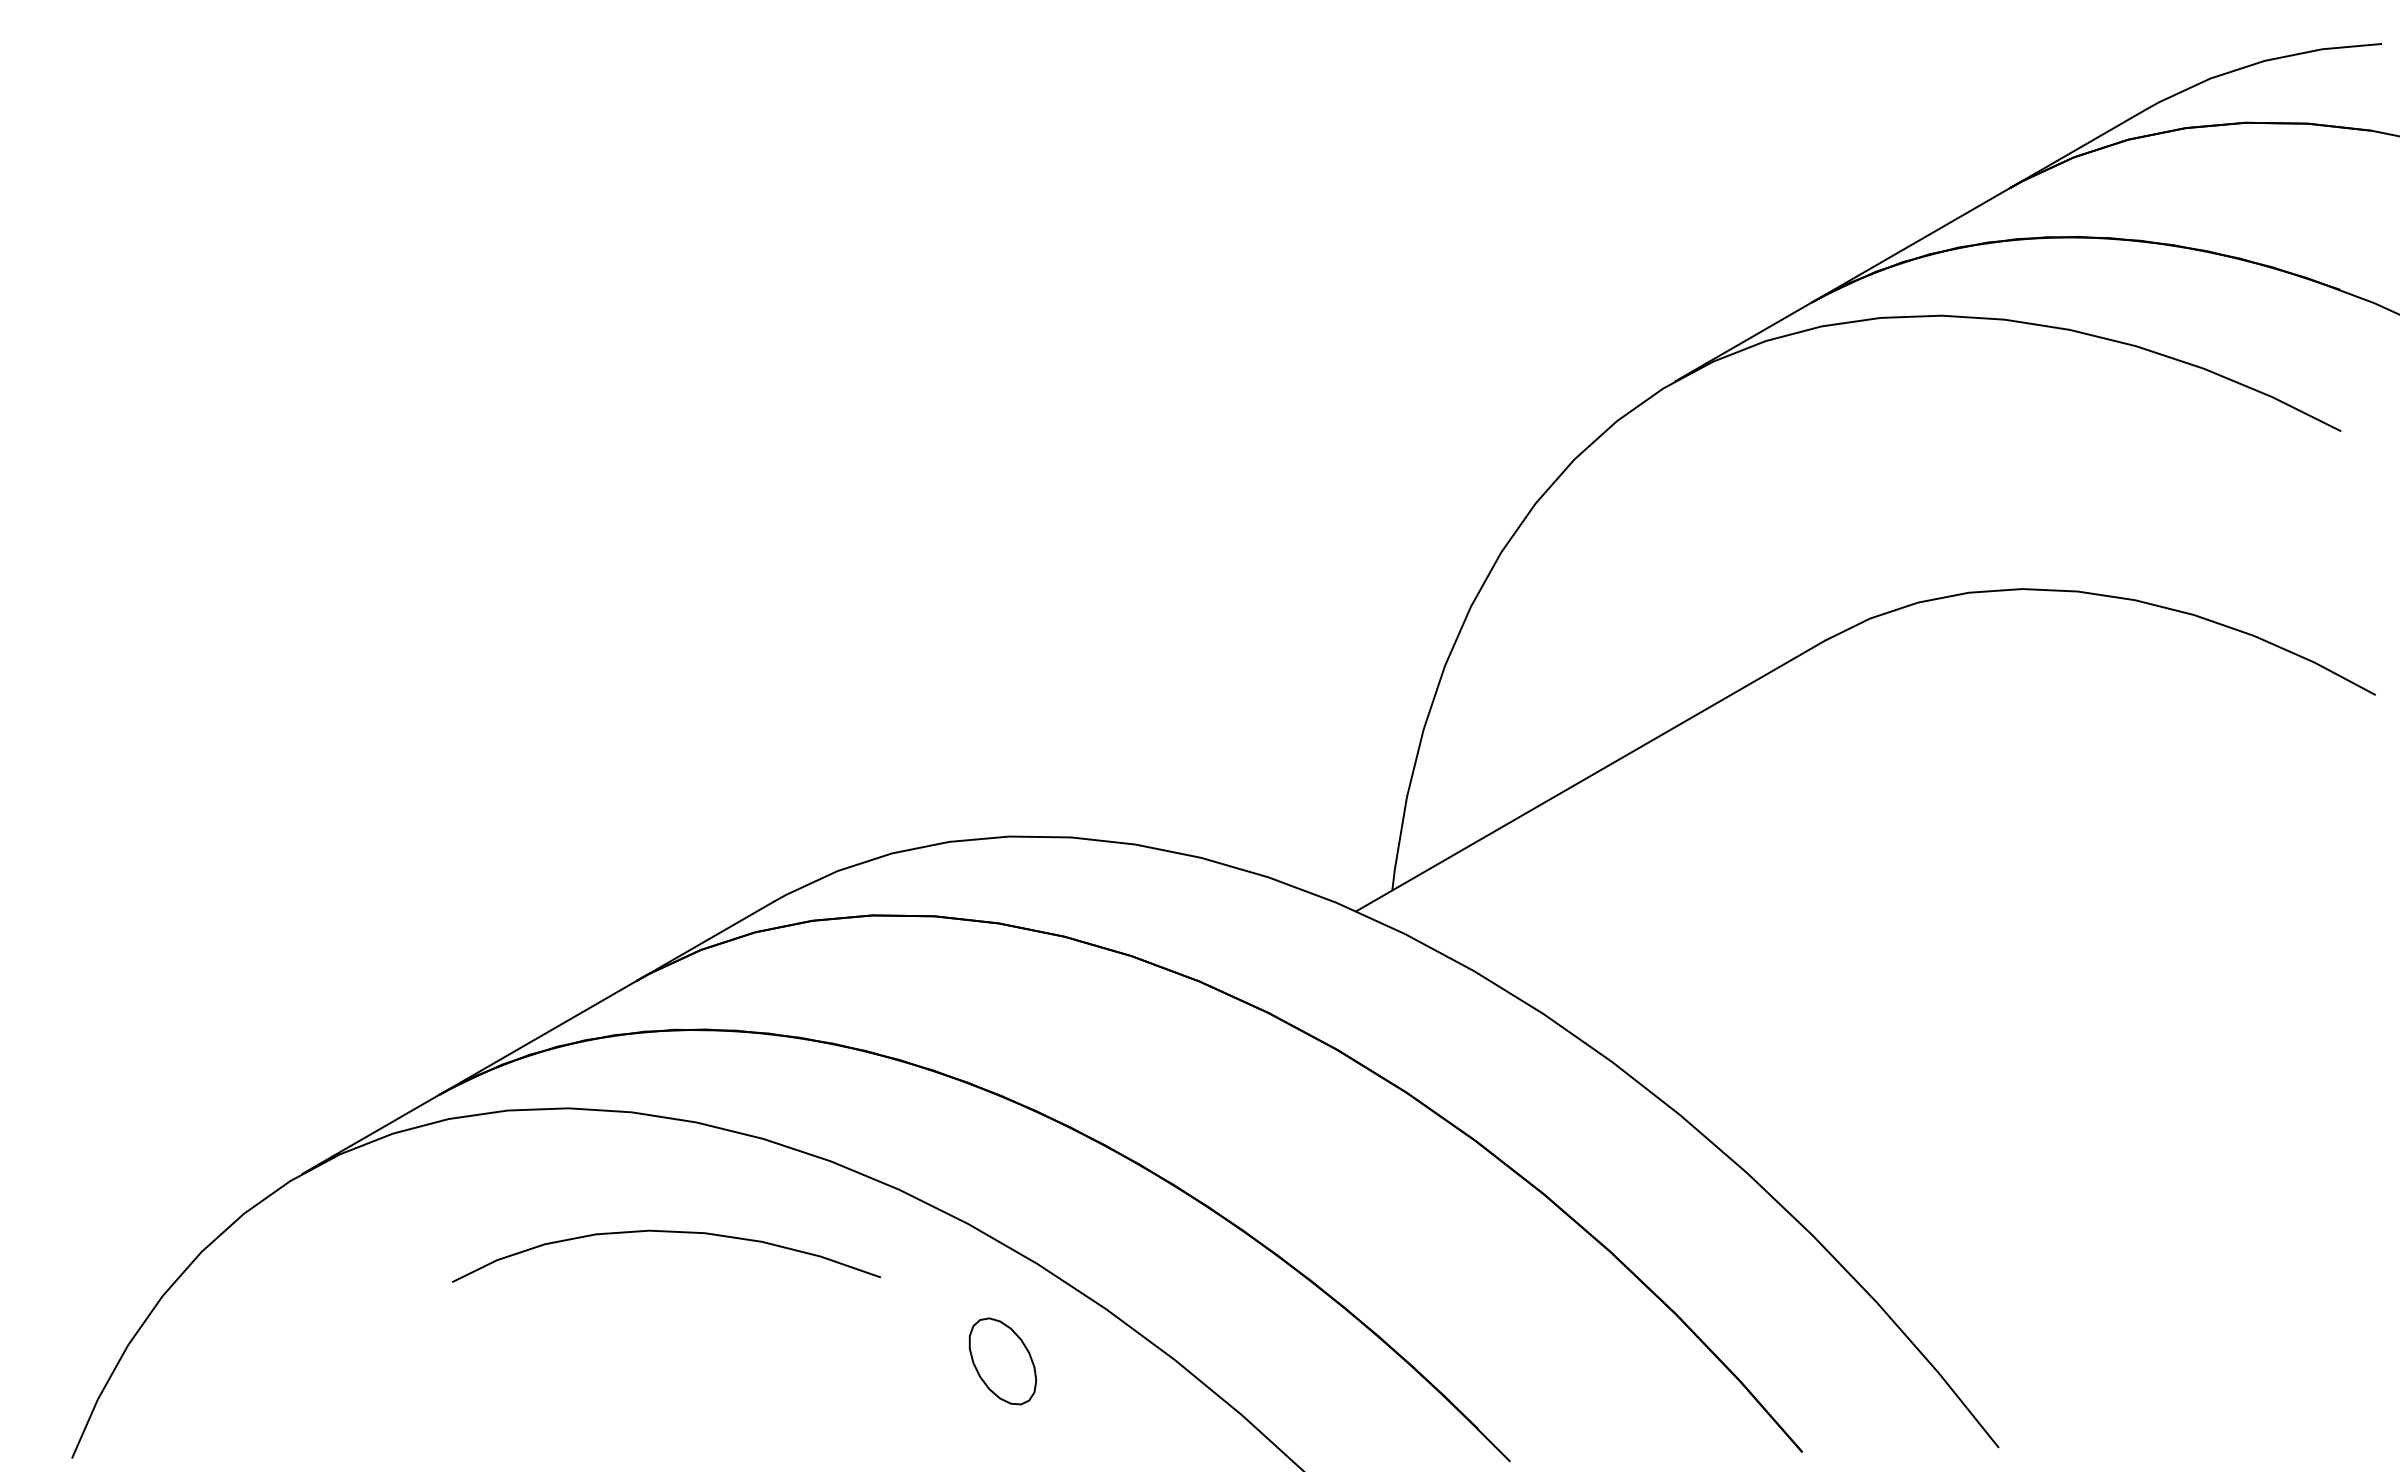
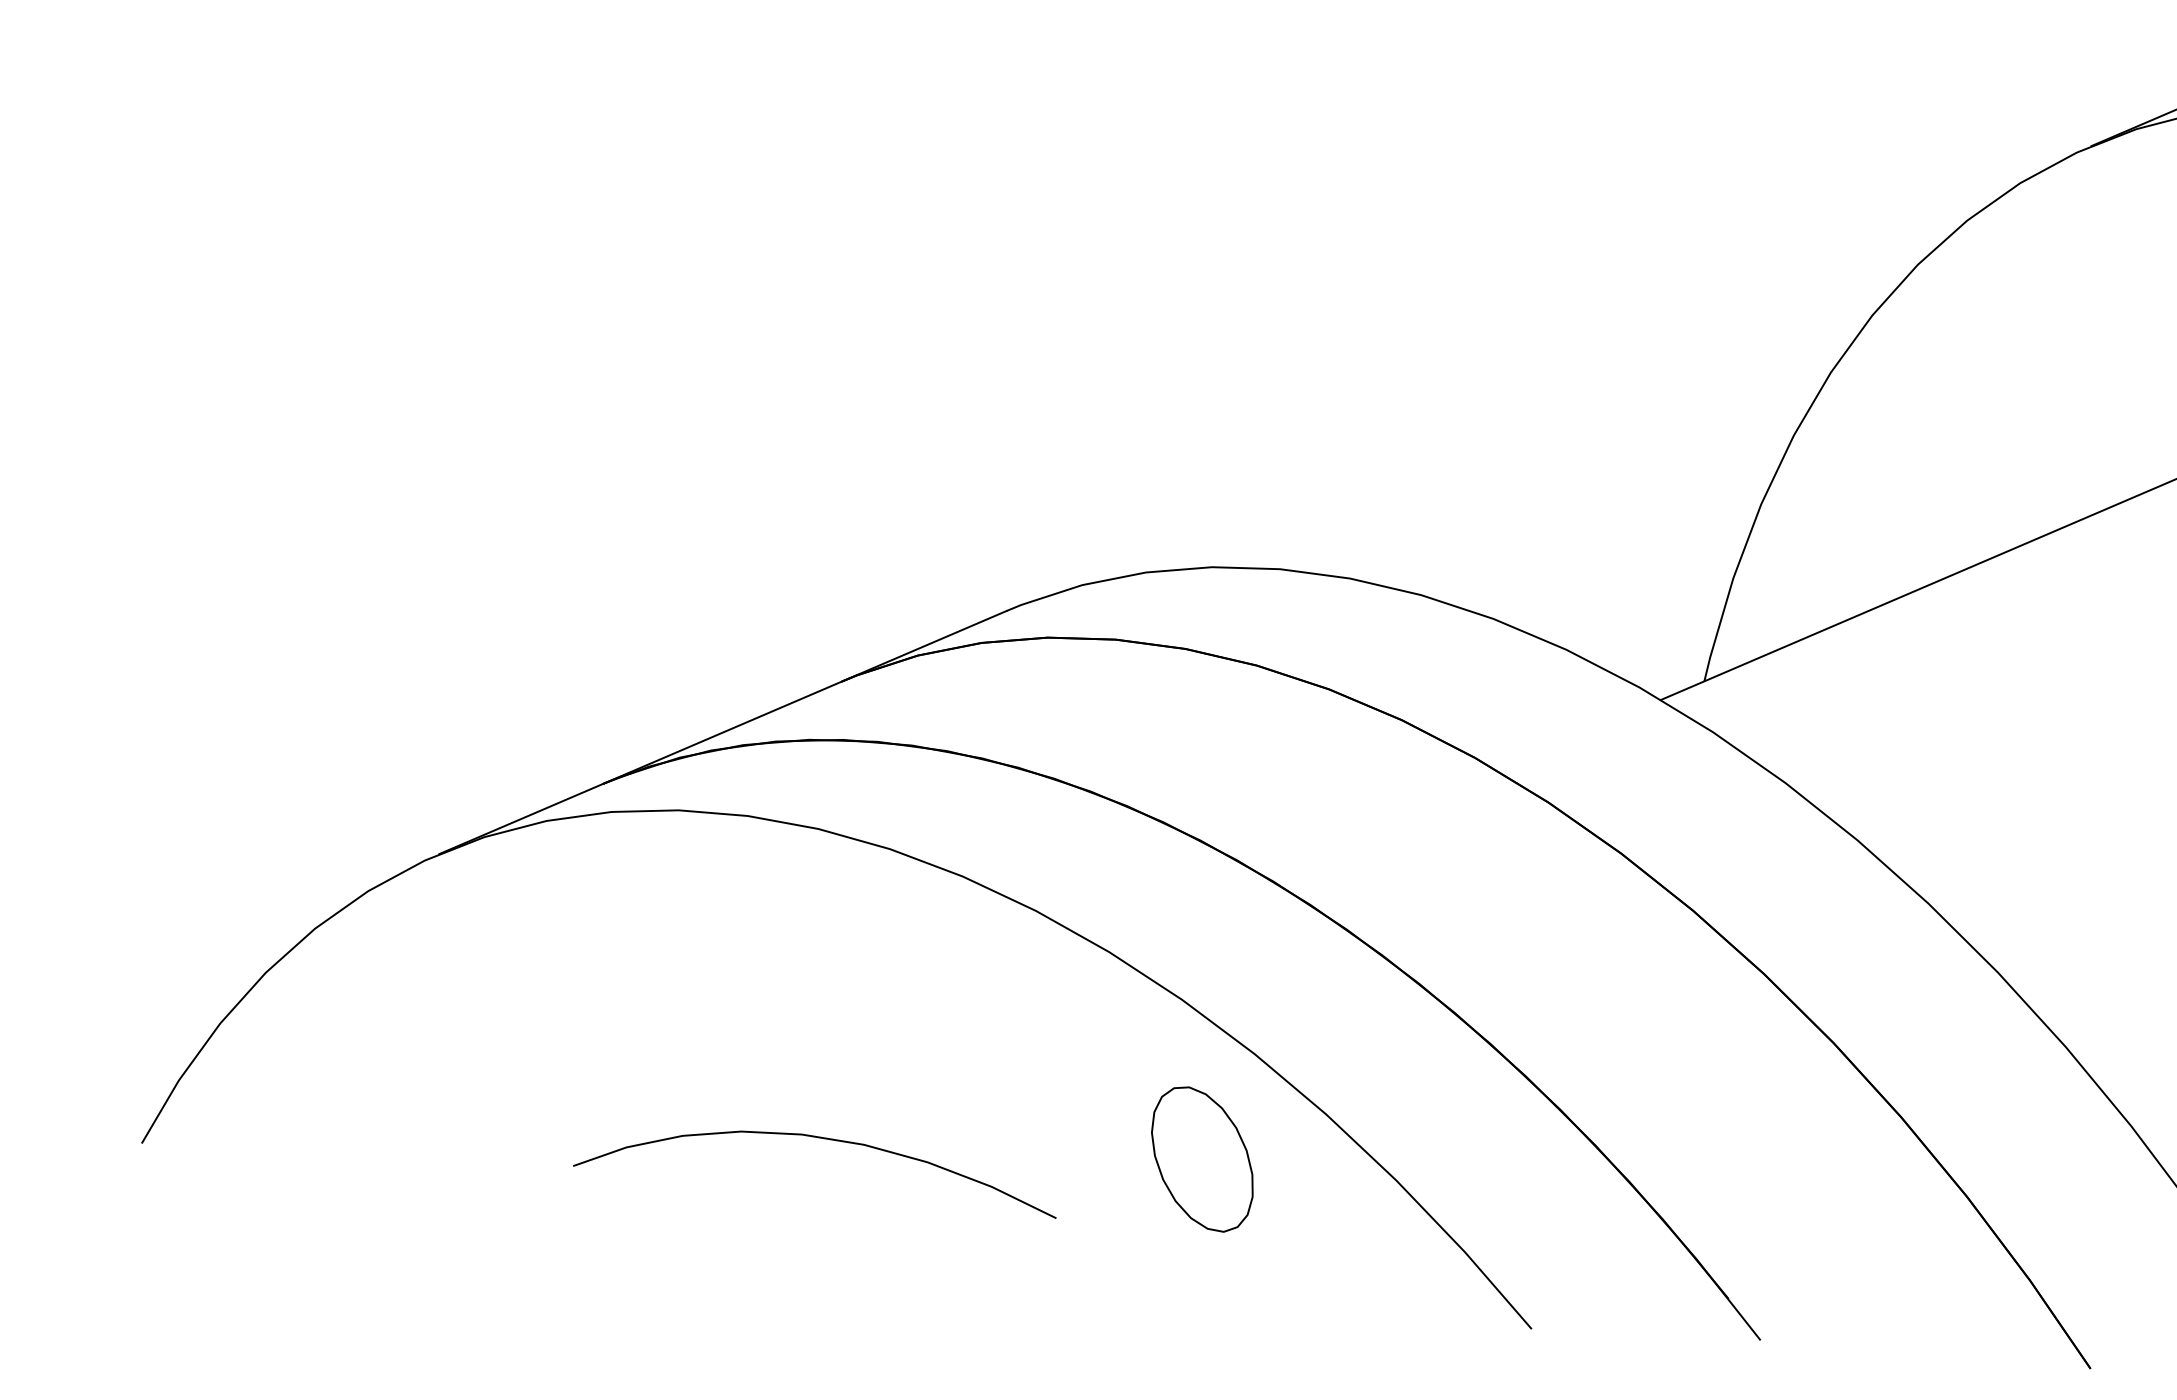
curve: (666, 1232) -> (821, 1138), moved
part: (1002, 1361) -> (1202, 1159), size x1.43

